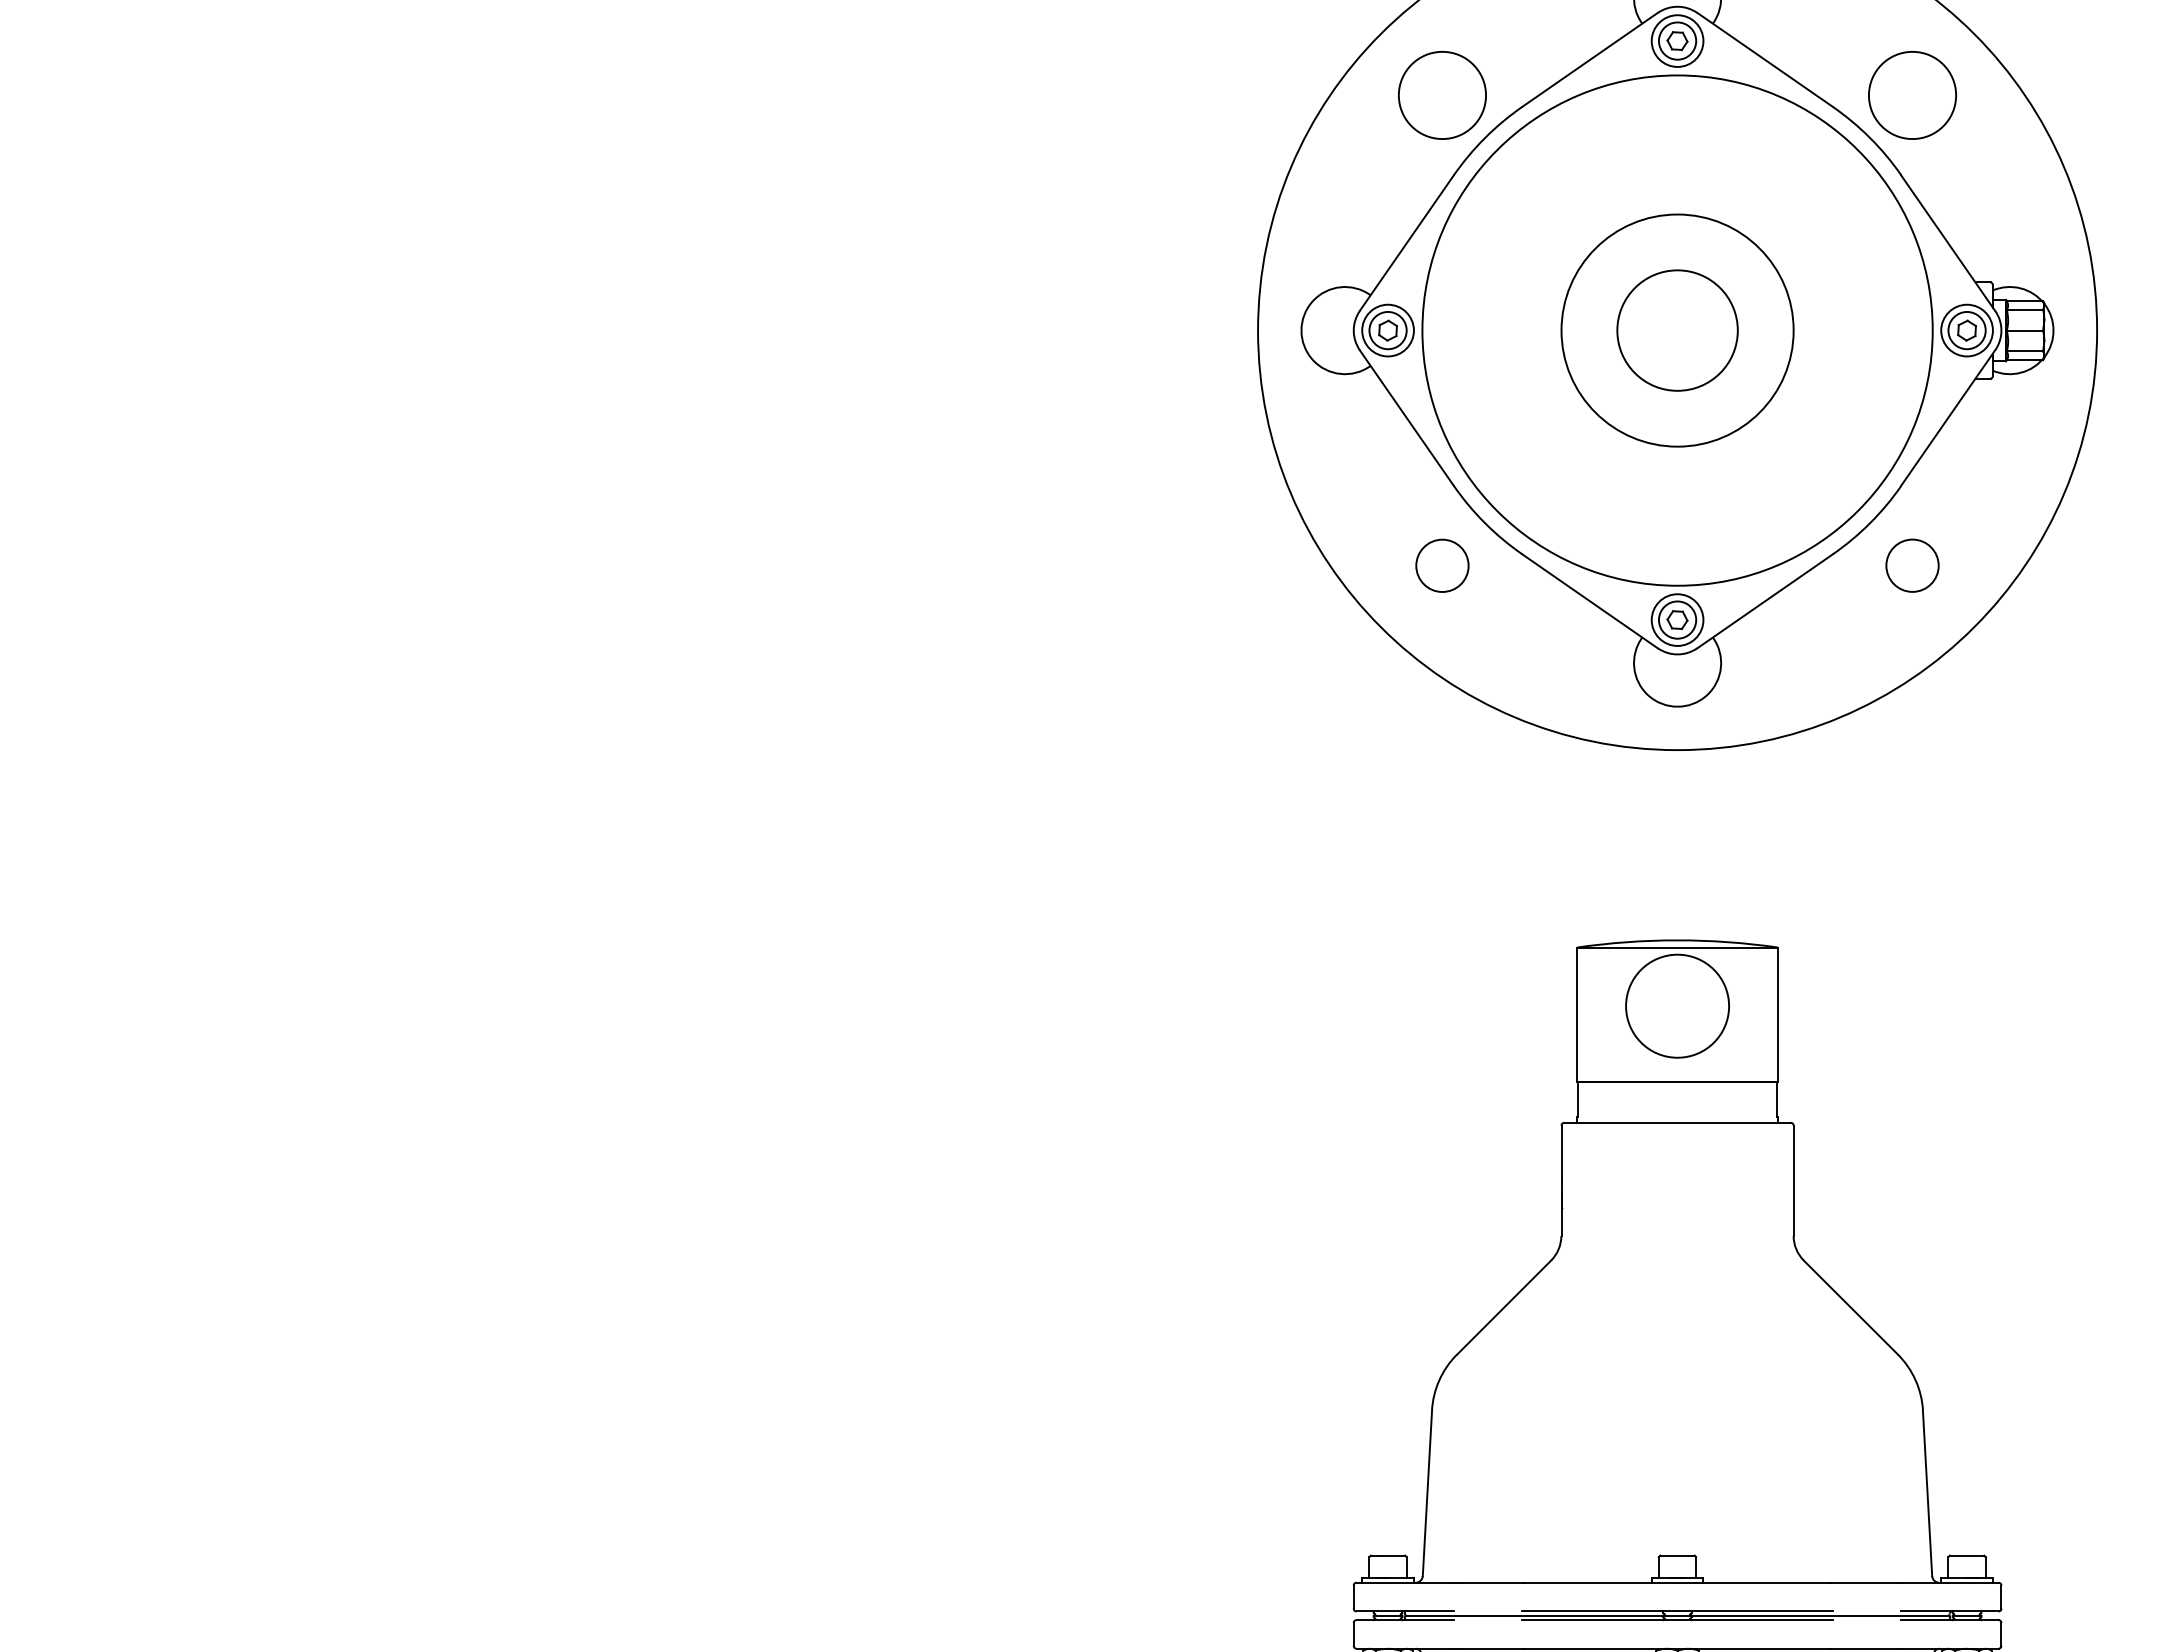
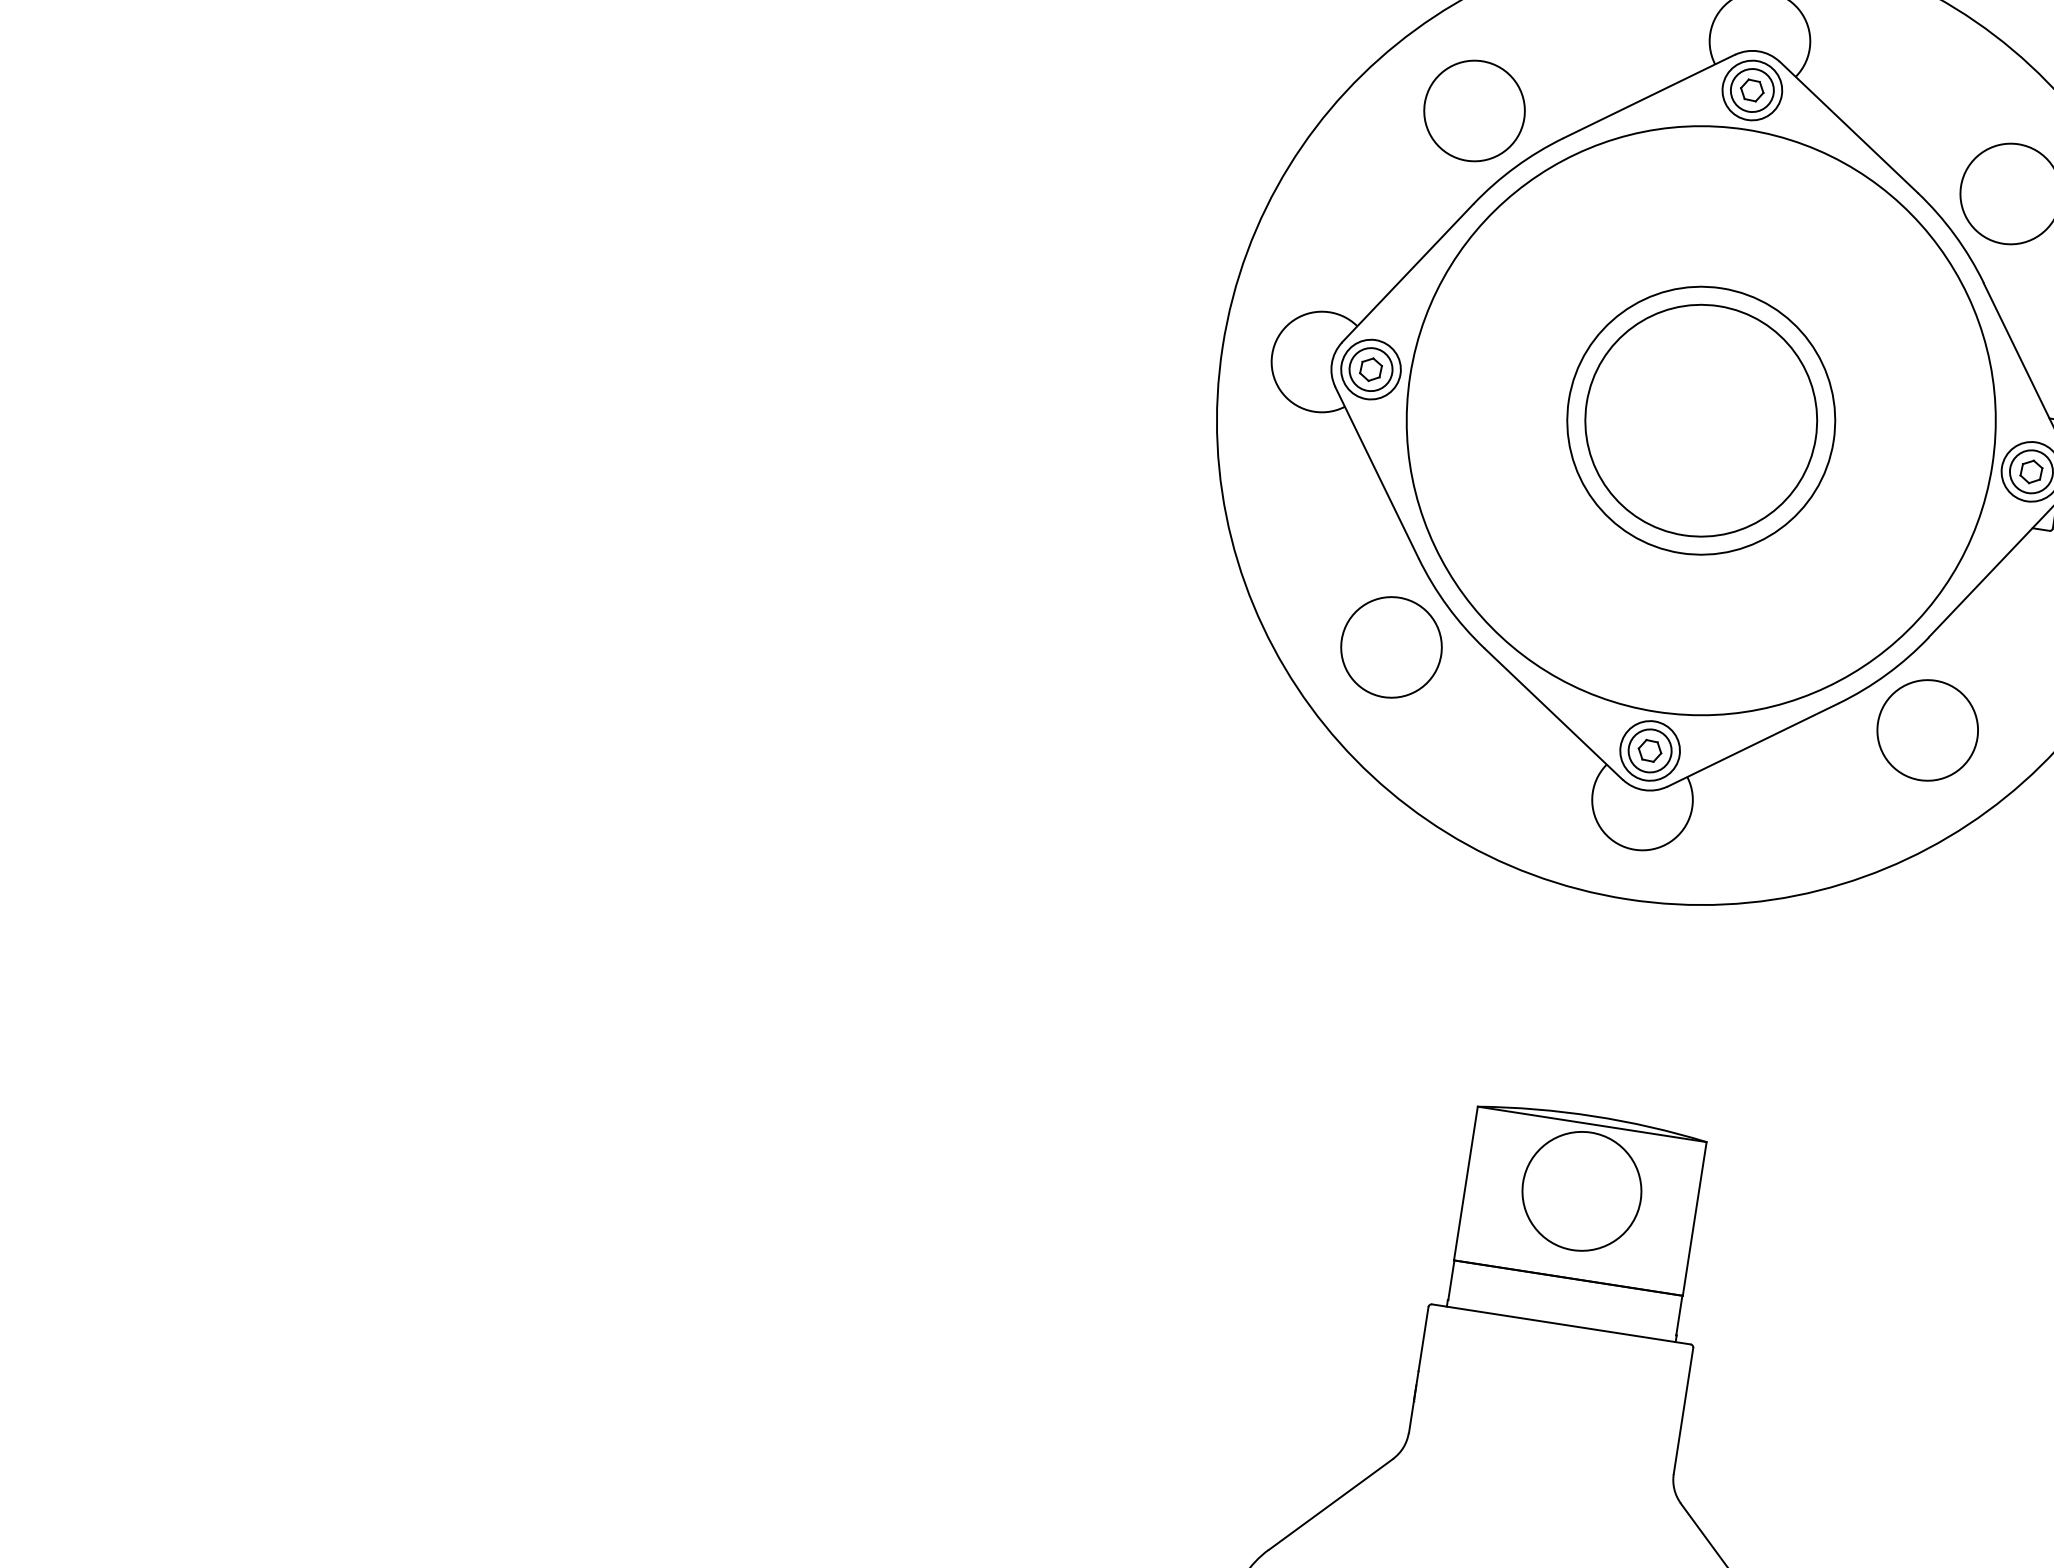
circle: (1677, 330) -> (1701, 420), size x1.67
circle: (1442, 565) -> (1391, 647), size x1.67
circle: (1912, 565) -> (1927, 730), size x1.67

